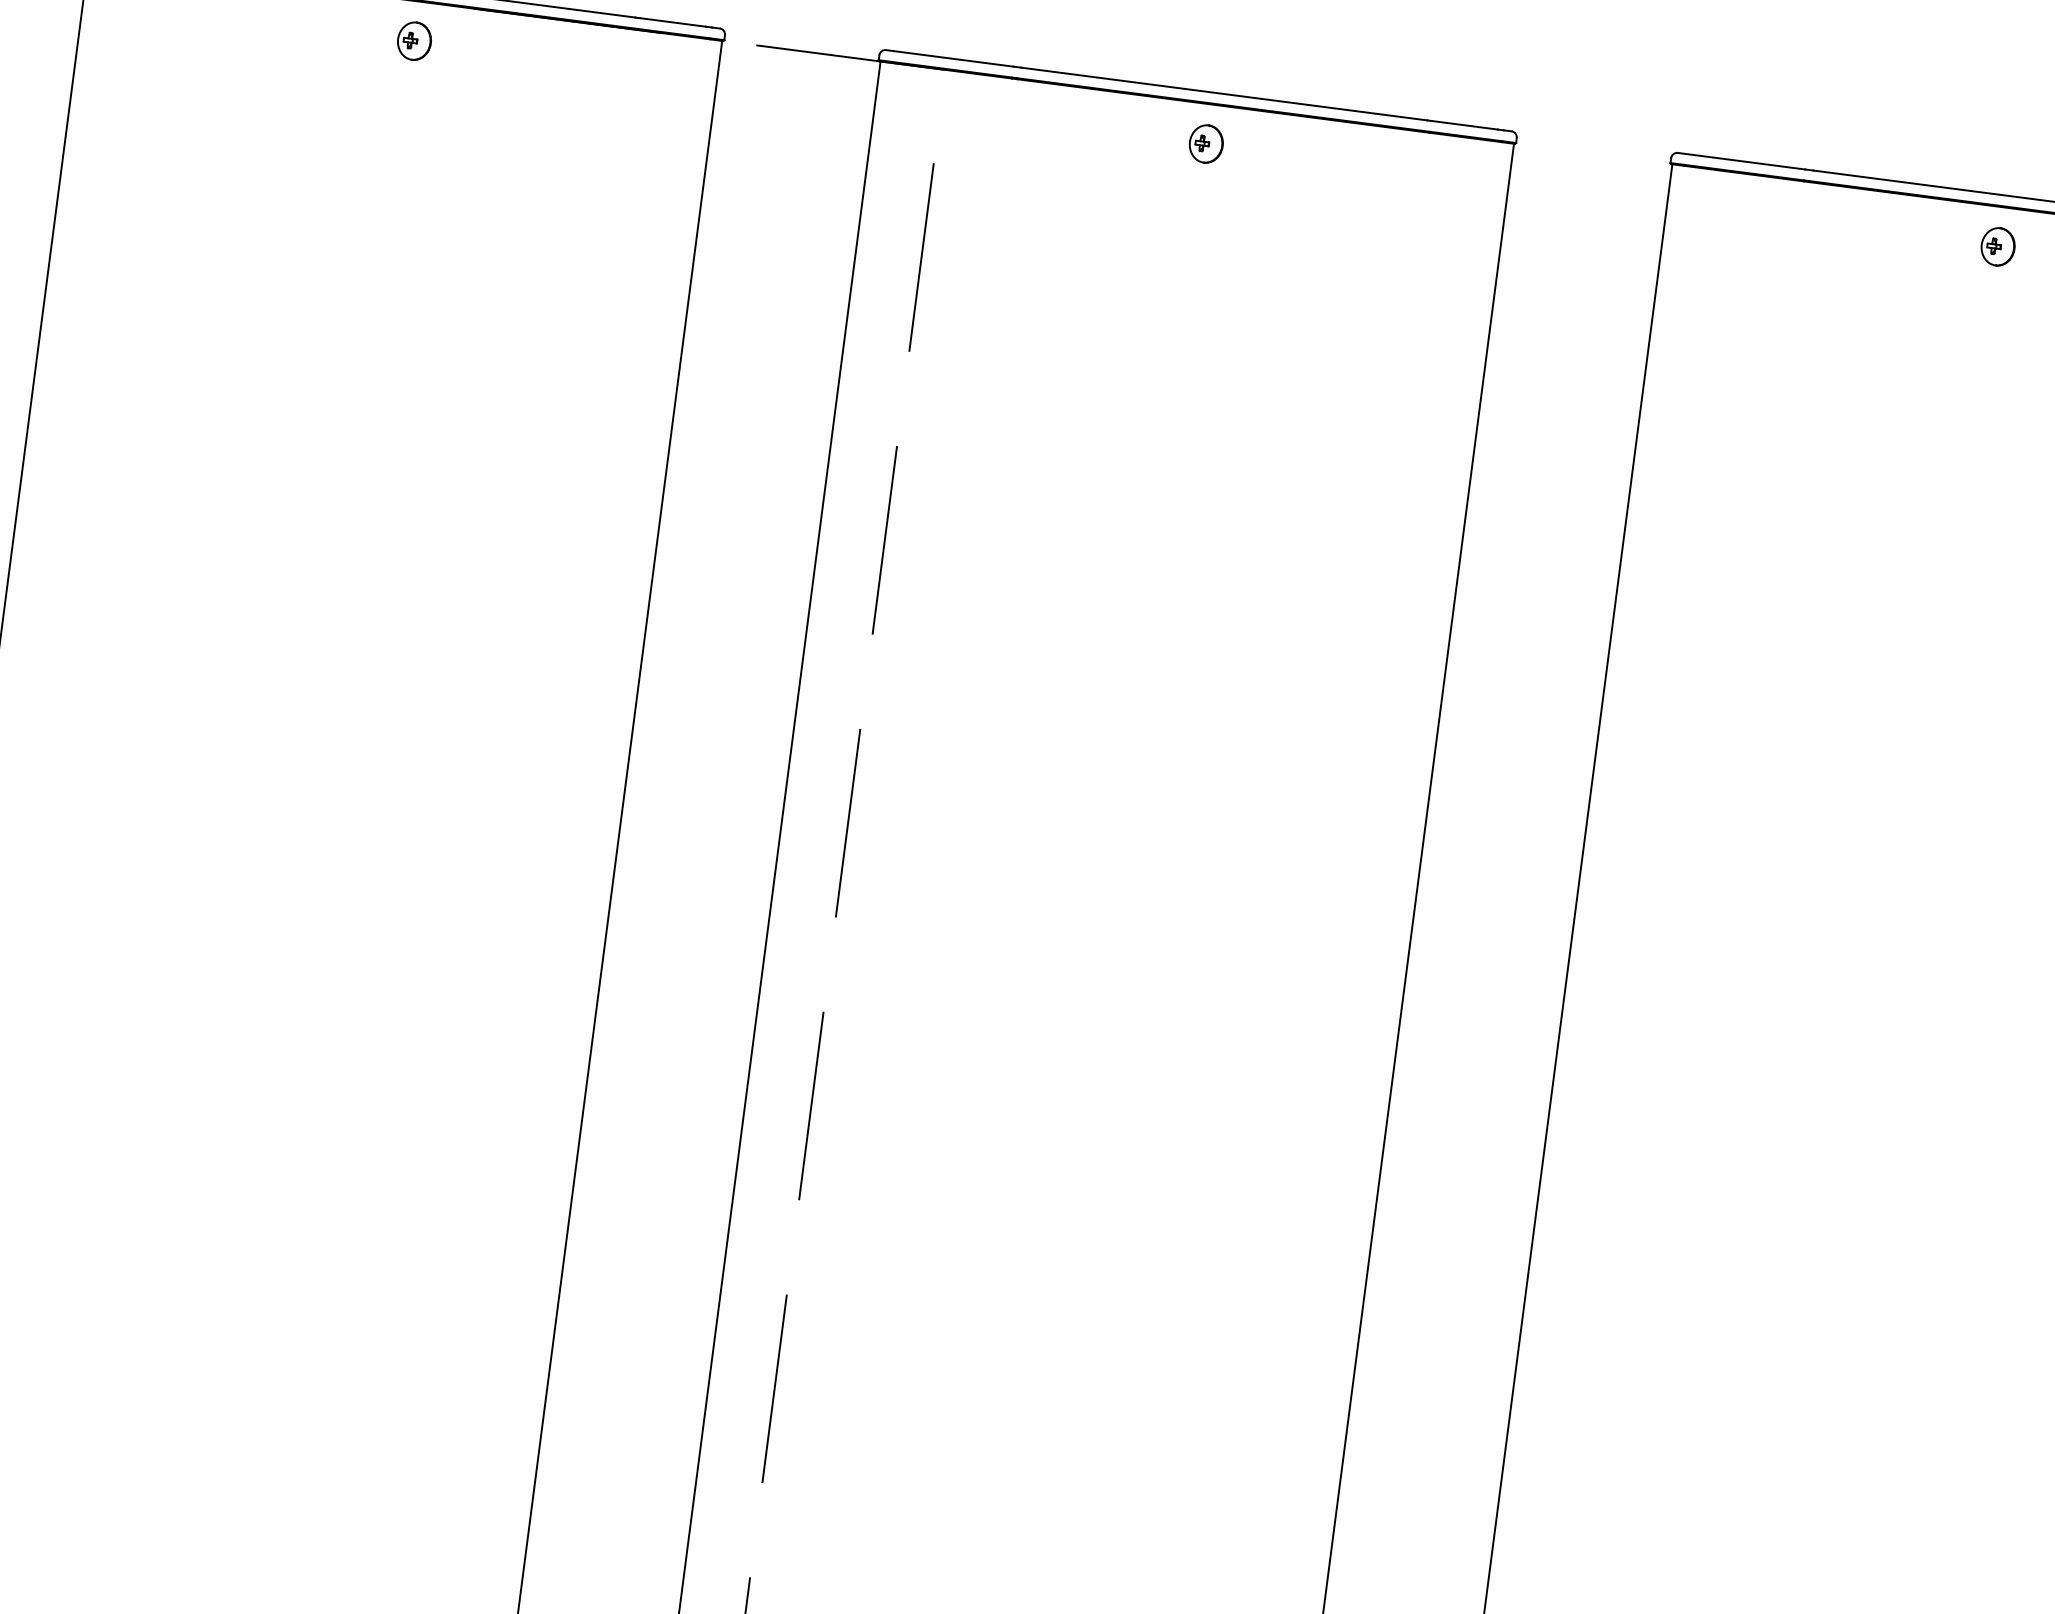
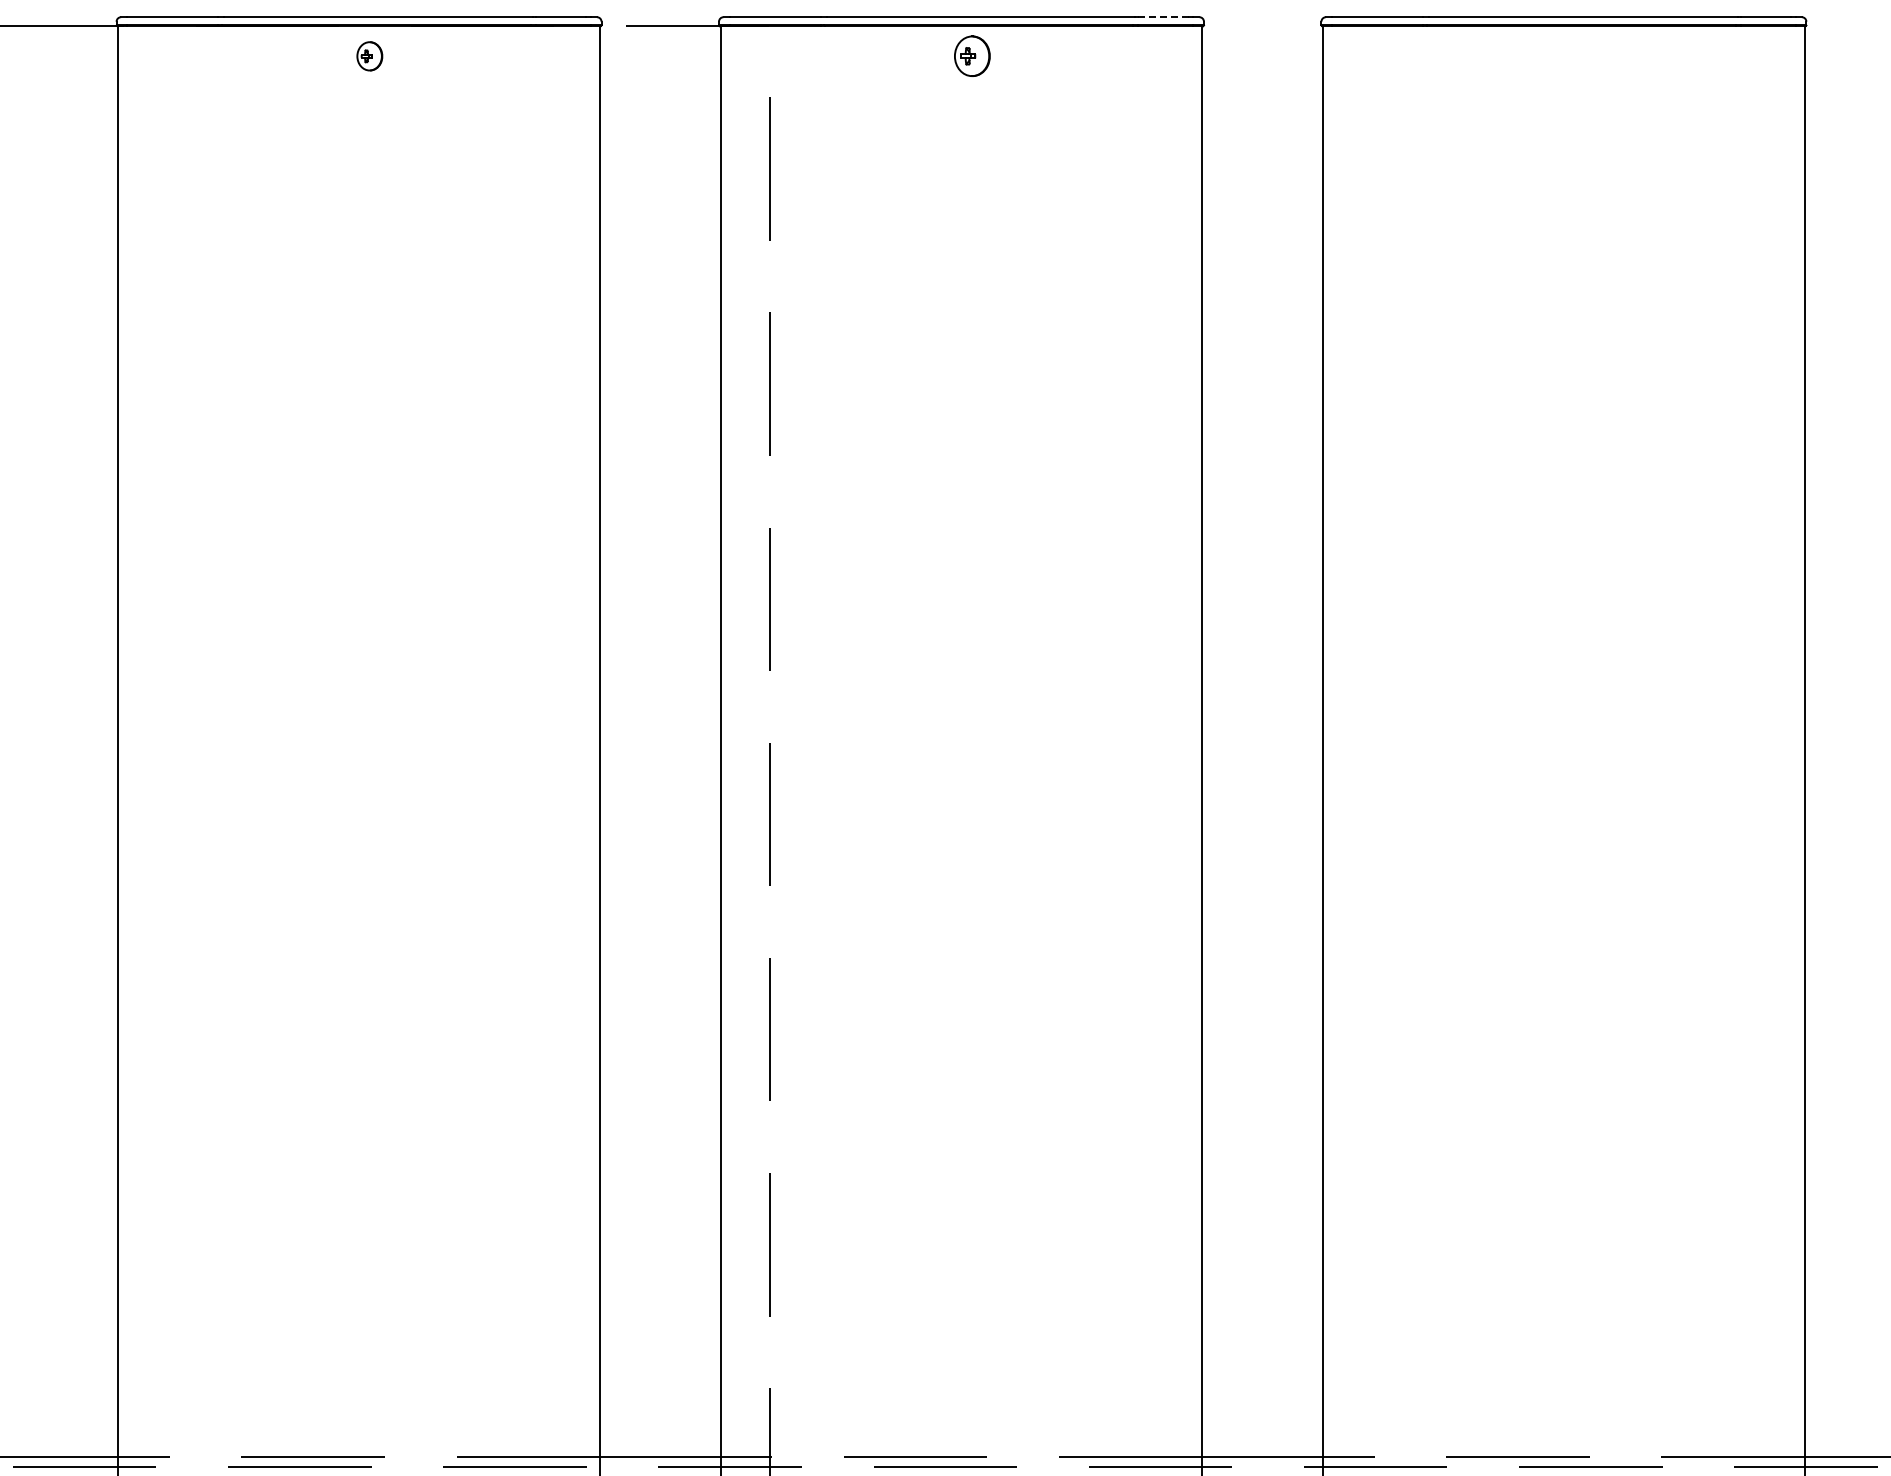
line: (1465, 125) -> (1164, 17), solid -> dashed
part: (1205, 144) -> (971, 56), size x1.4
part: (1997, 247) -> (1574, 56), removed

